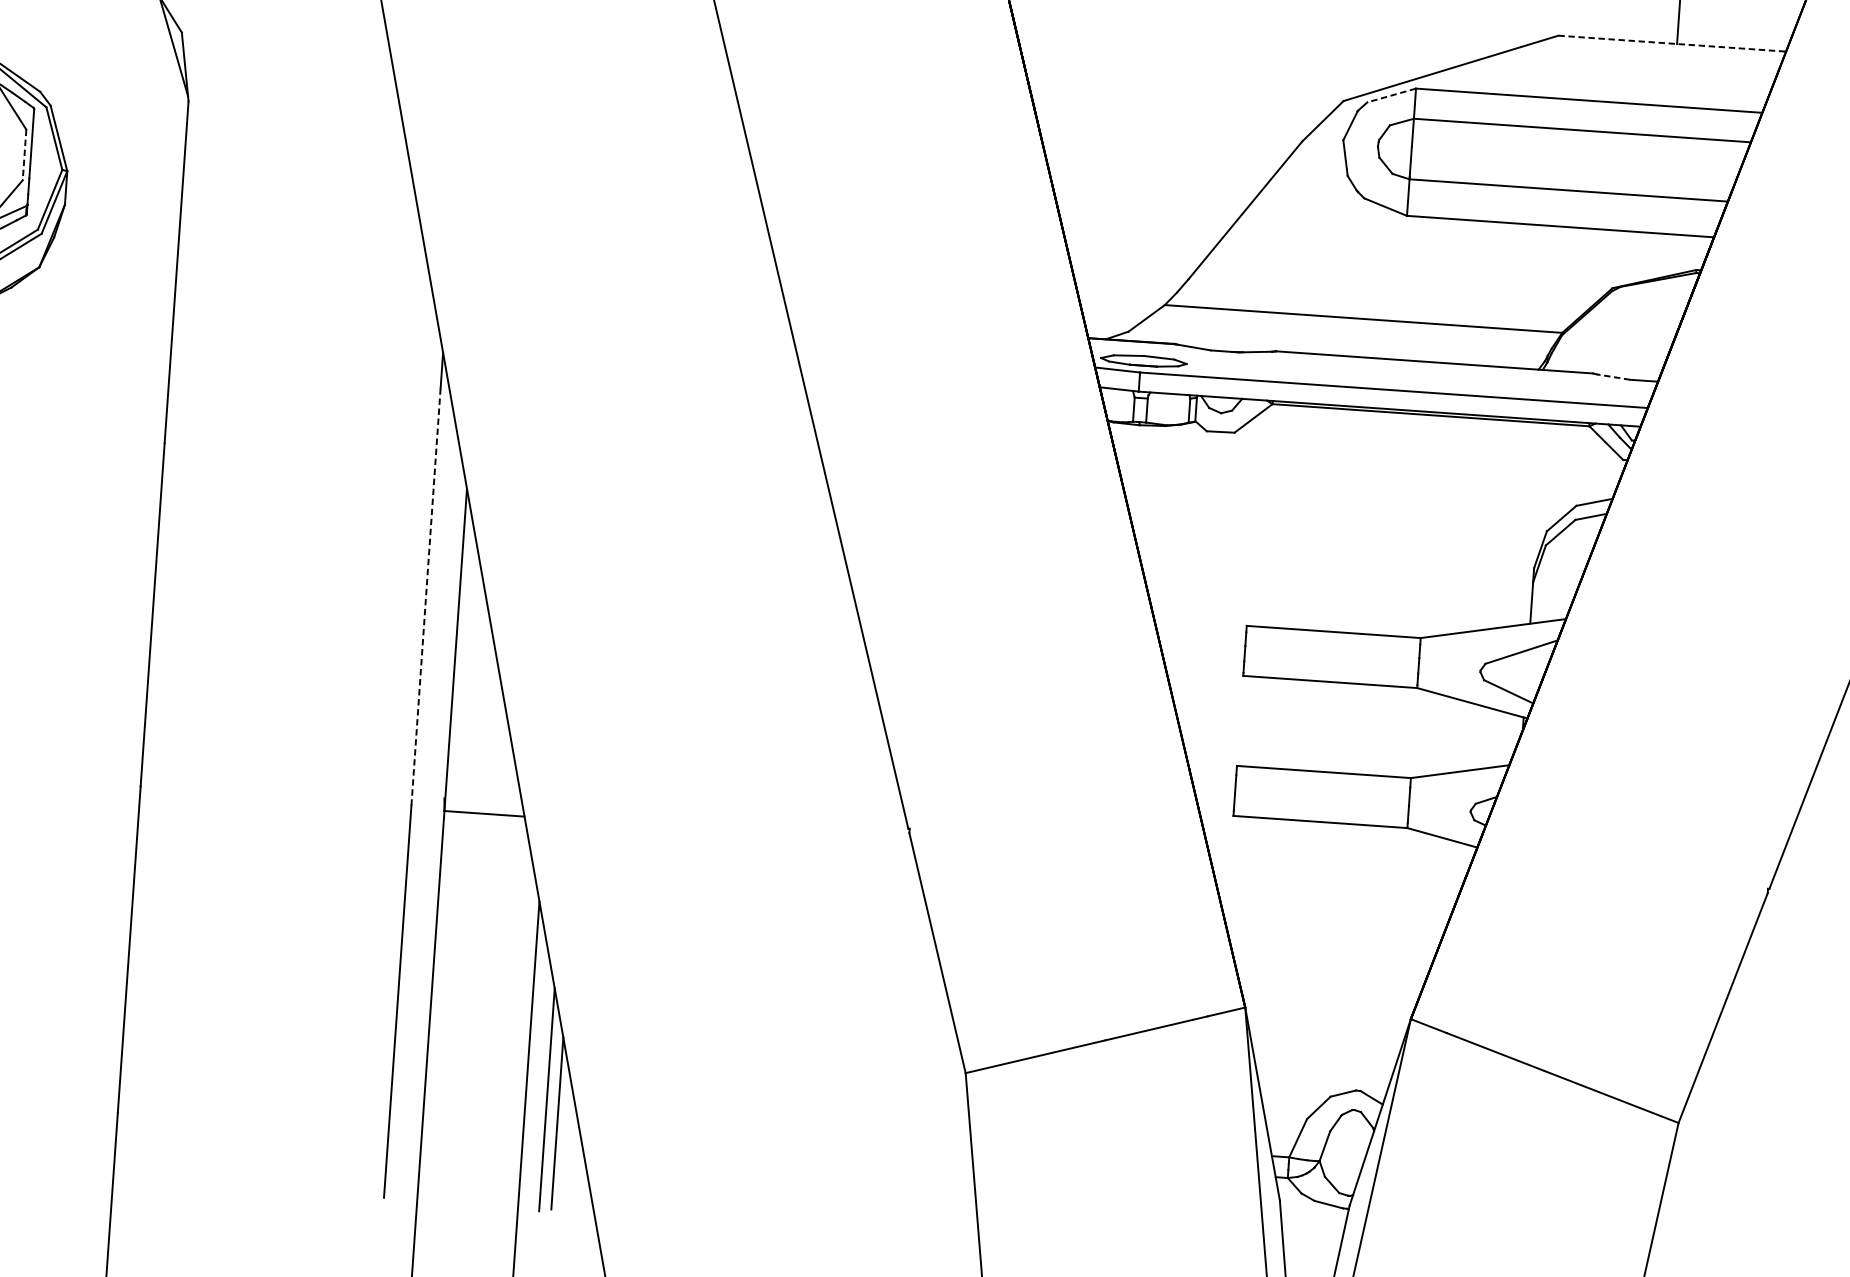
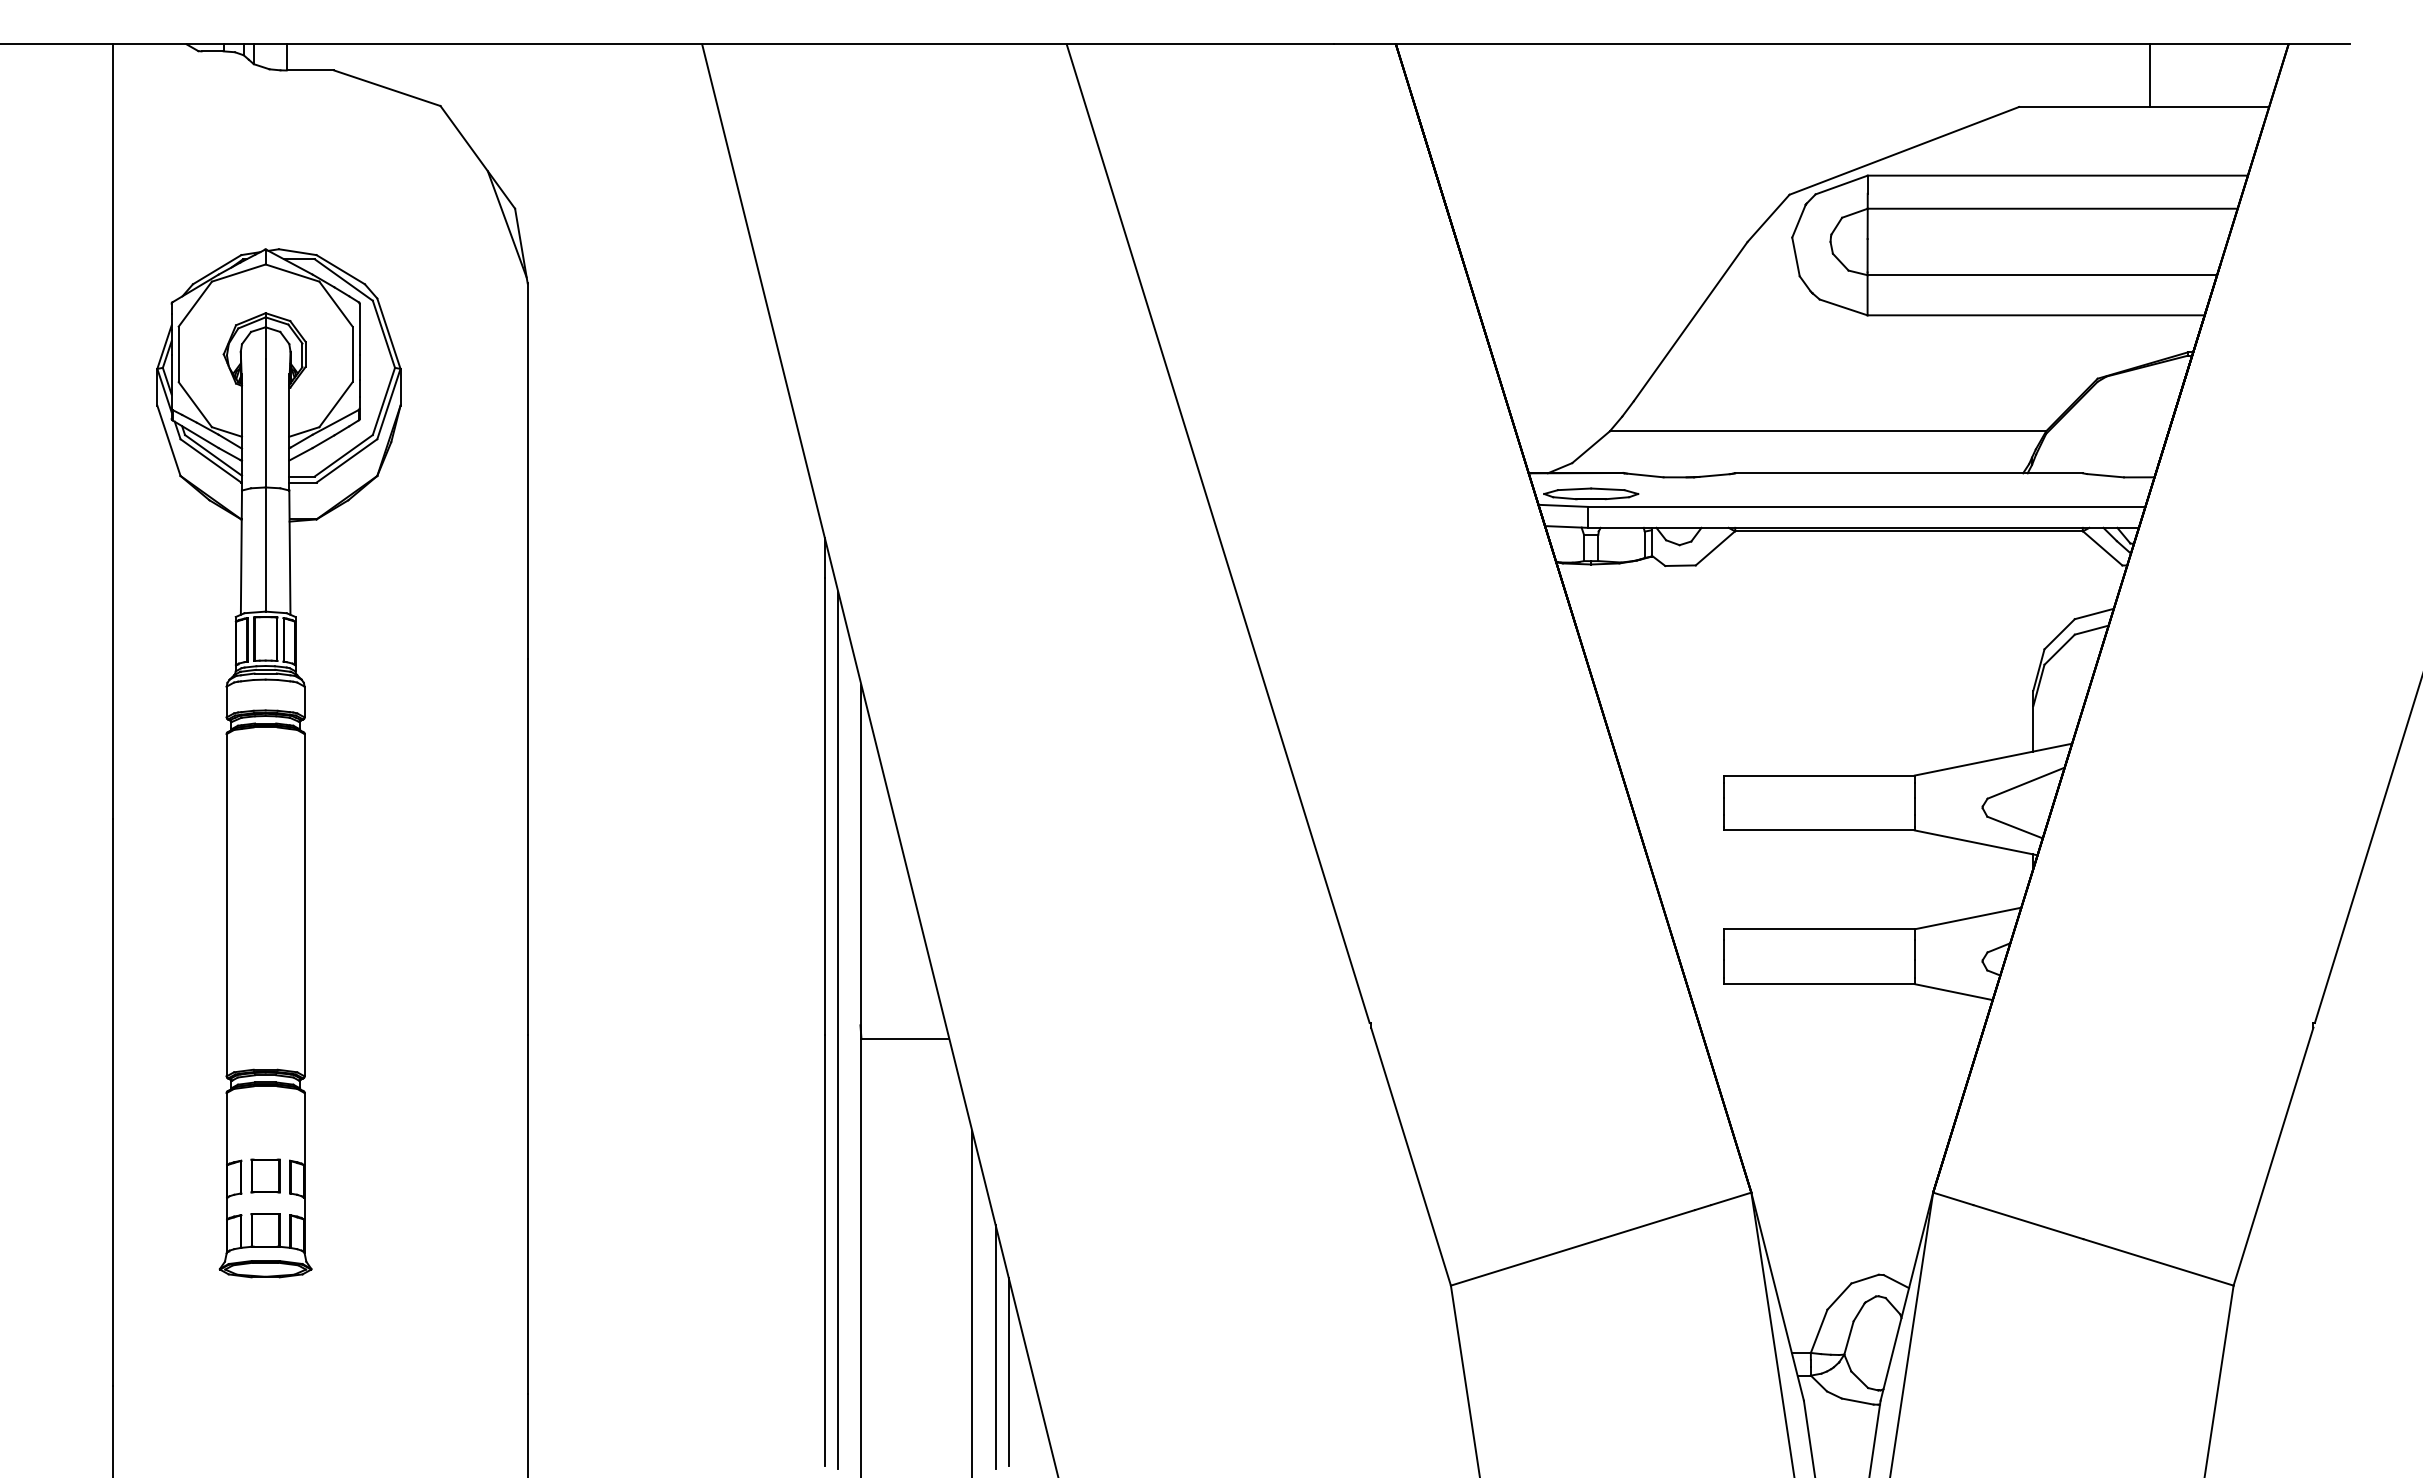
line: (1672, 43) -> (2144, 106), dashed -> solid
line: (1391, 95) -> (1841, 185), dashed -> solid
line: (24, 155) -> (352, 354), dashed -> solid
line: (1613, 376) -> (2105, 475), dashed -> solid
line: (425, 596) -> (824, 806), dashed -> solid
line: (424, 801) -> (838, 1030), added

